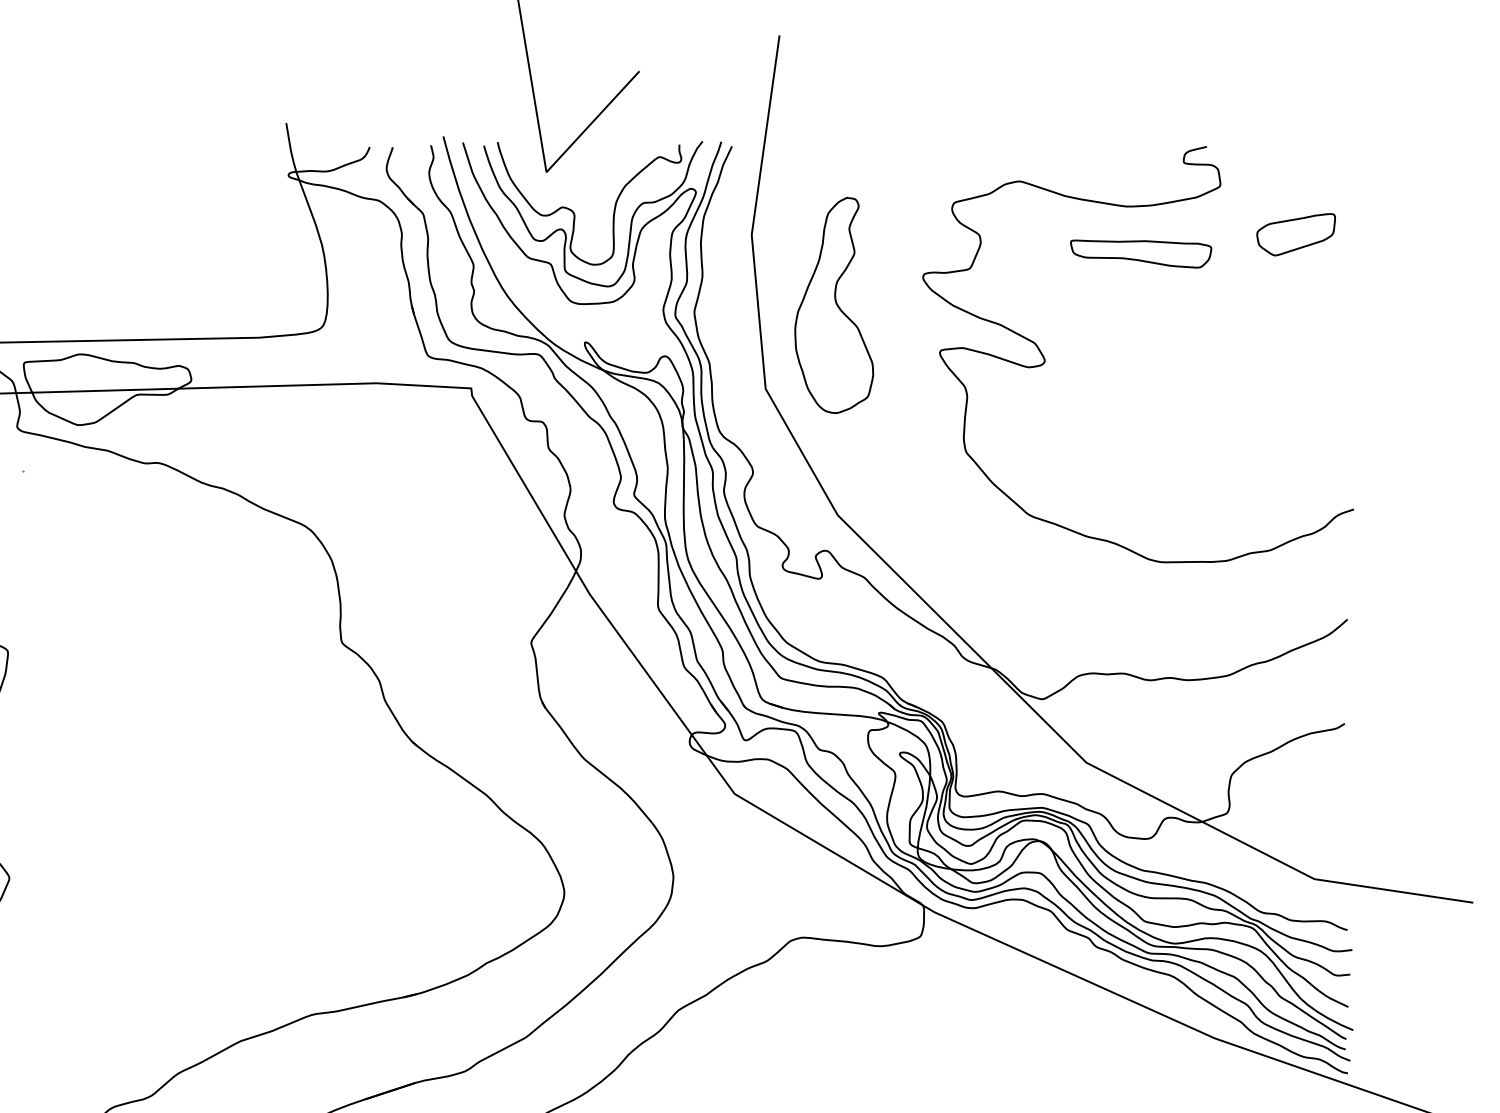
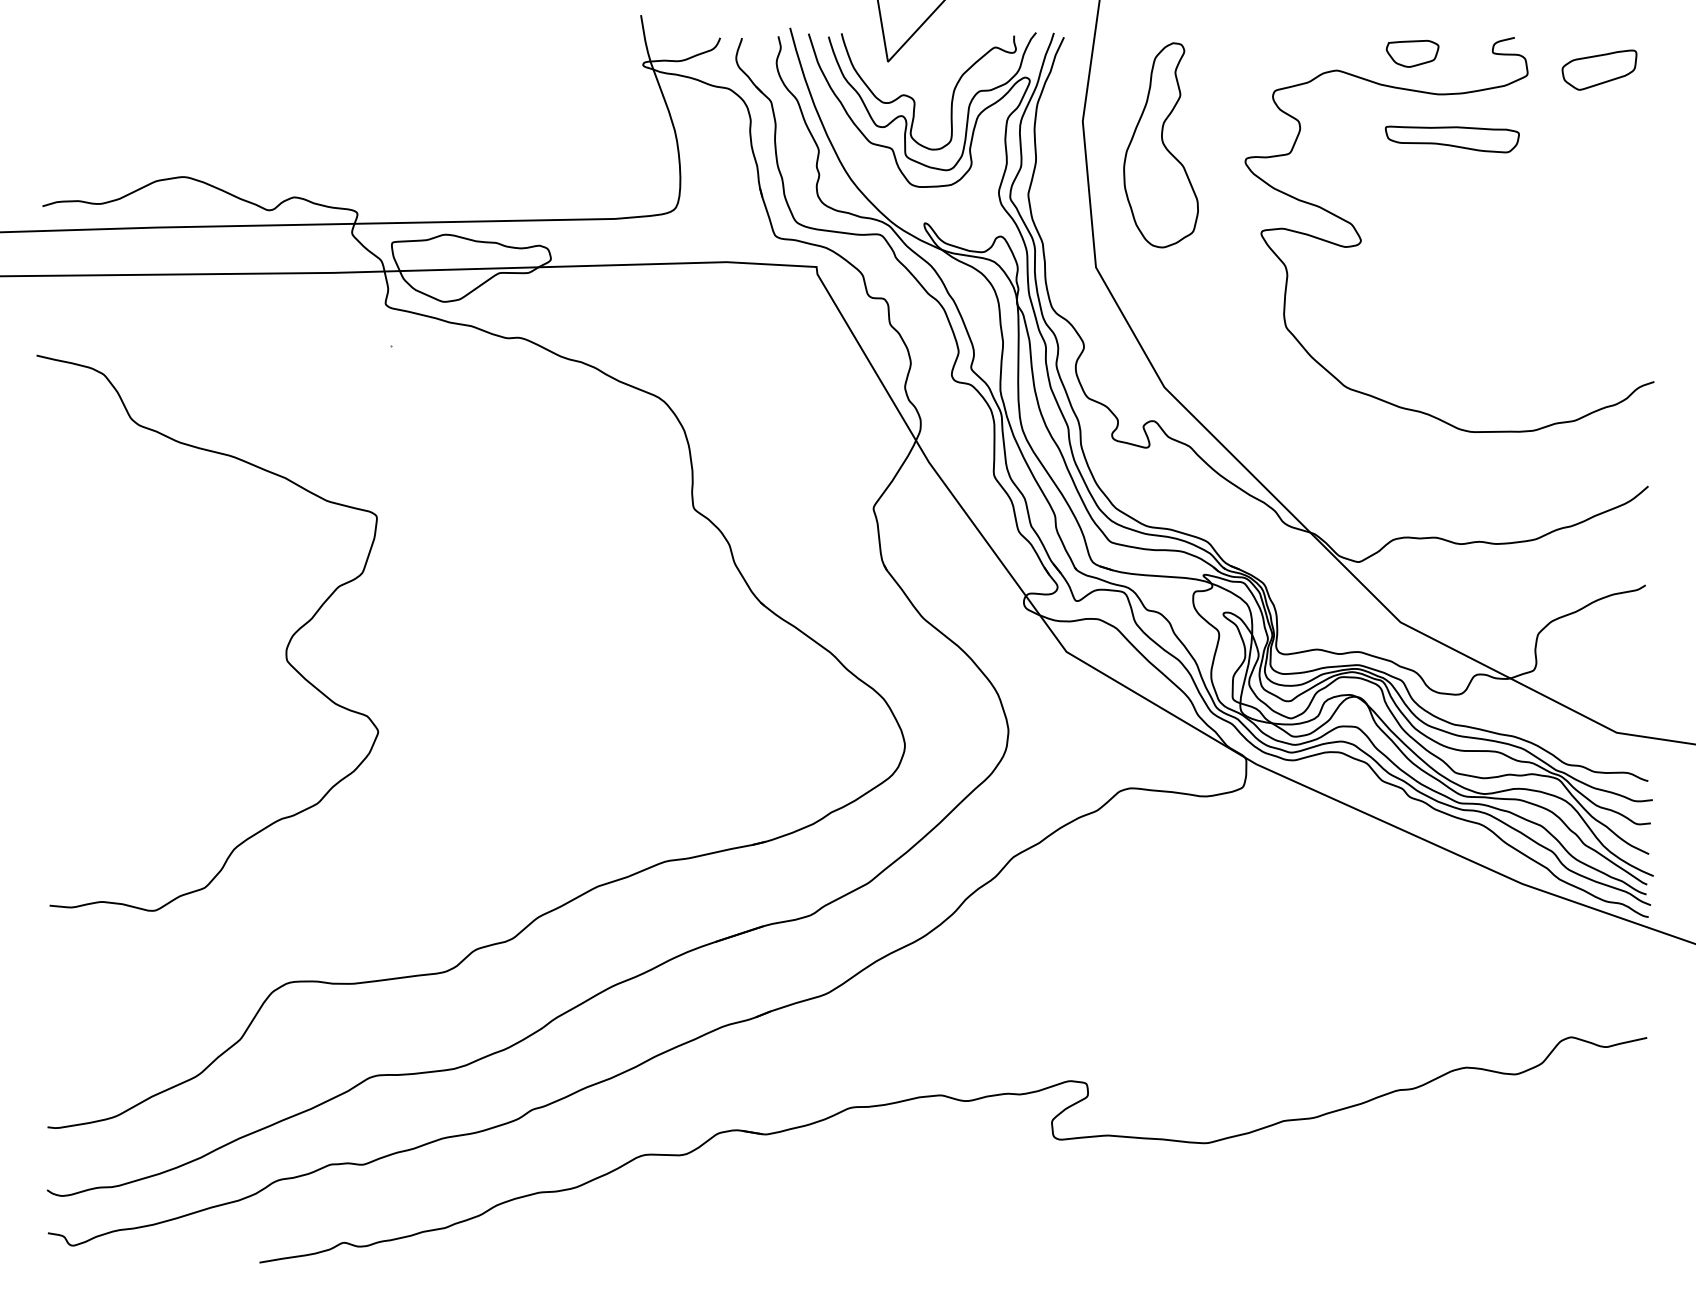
part: (1099, 163) -> (1412, 53), added
part: (1296, 234) -> (1599, 69), moved
part: (833, 305) -> (1160, 145), moved

